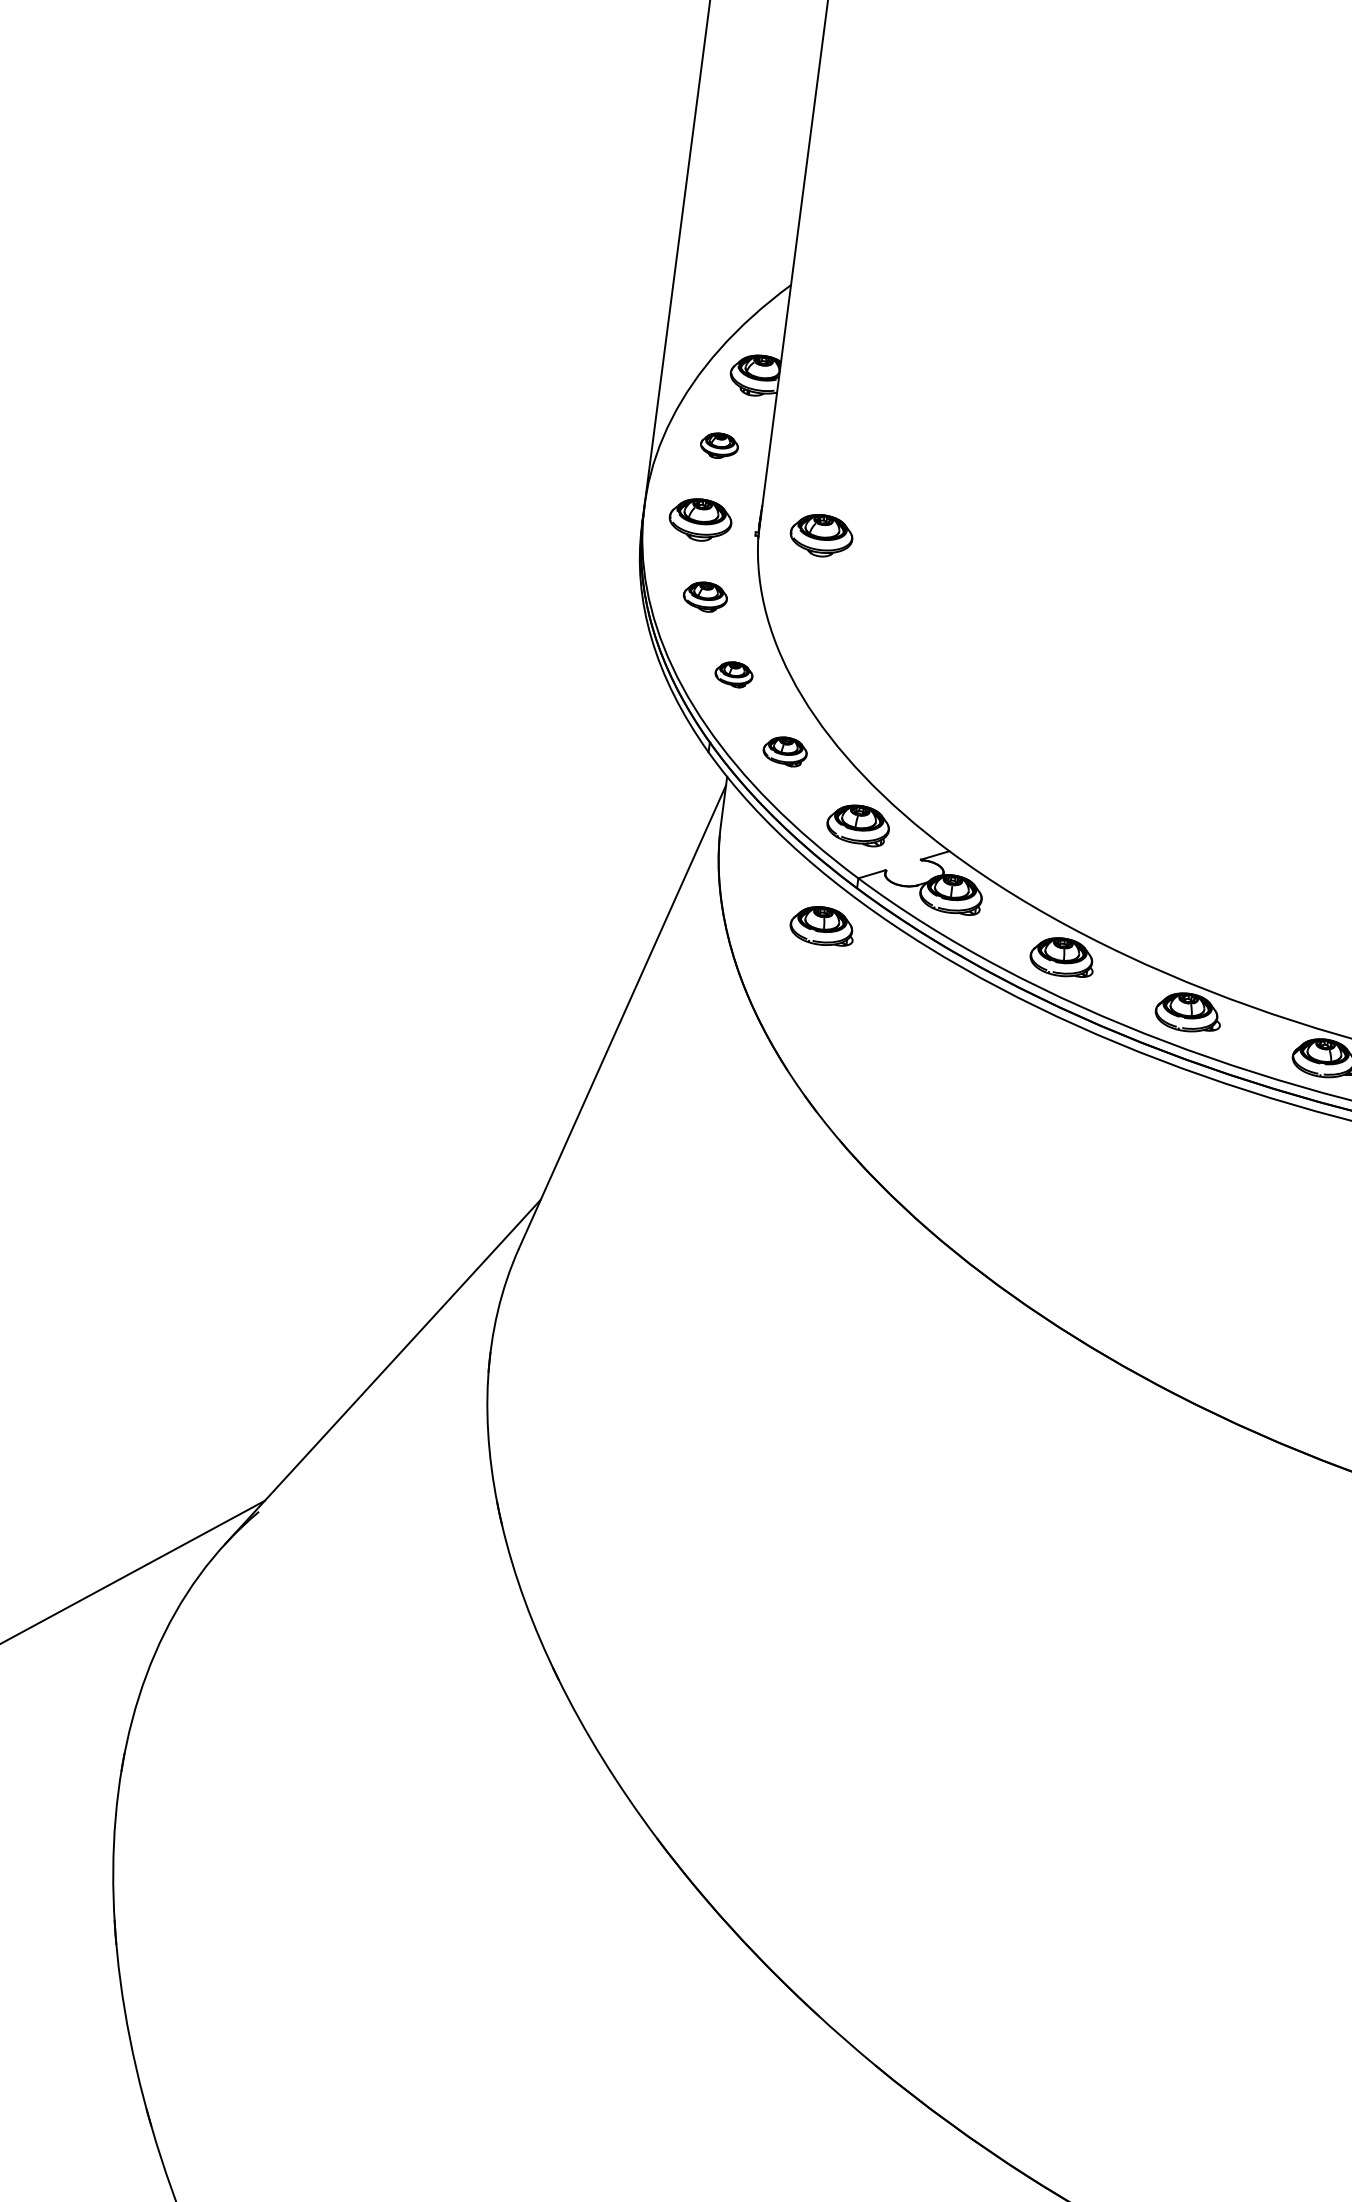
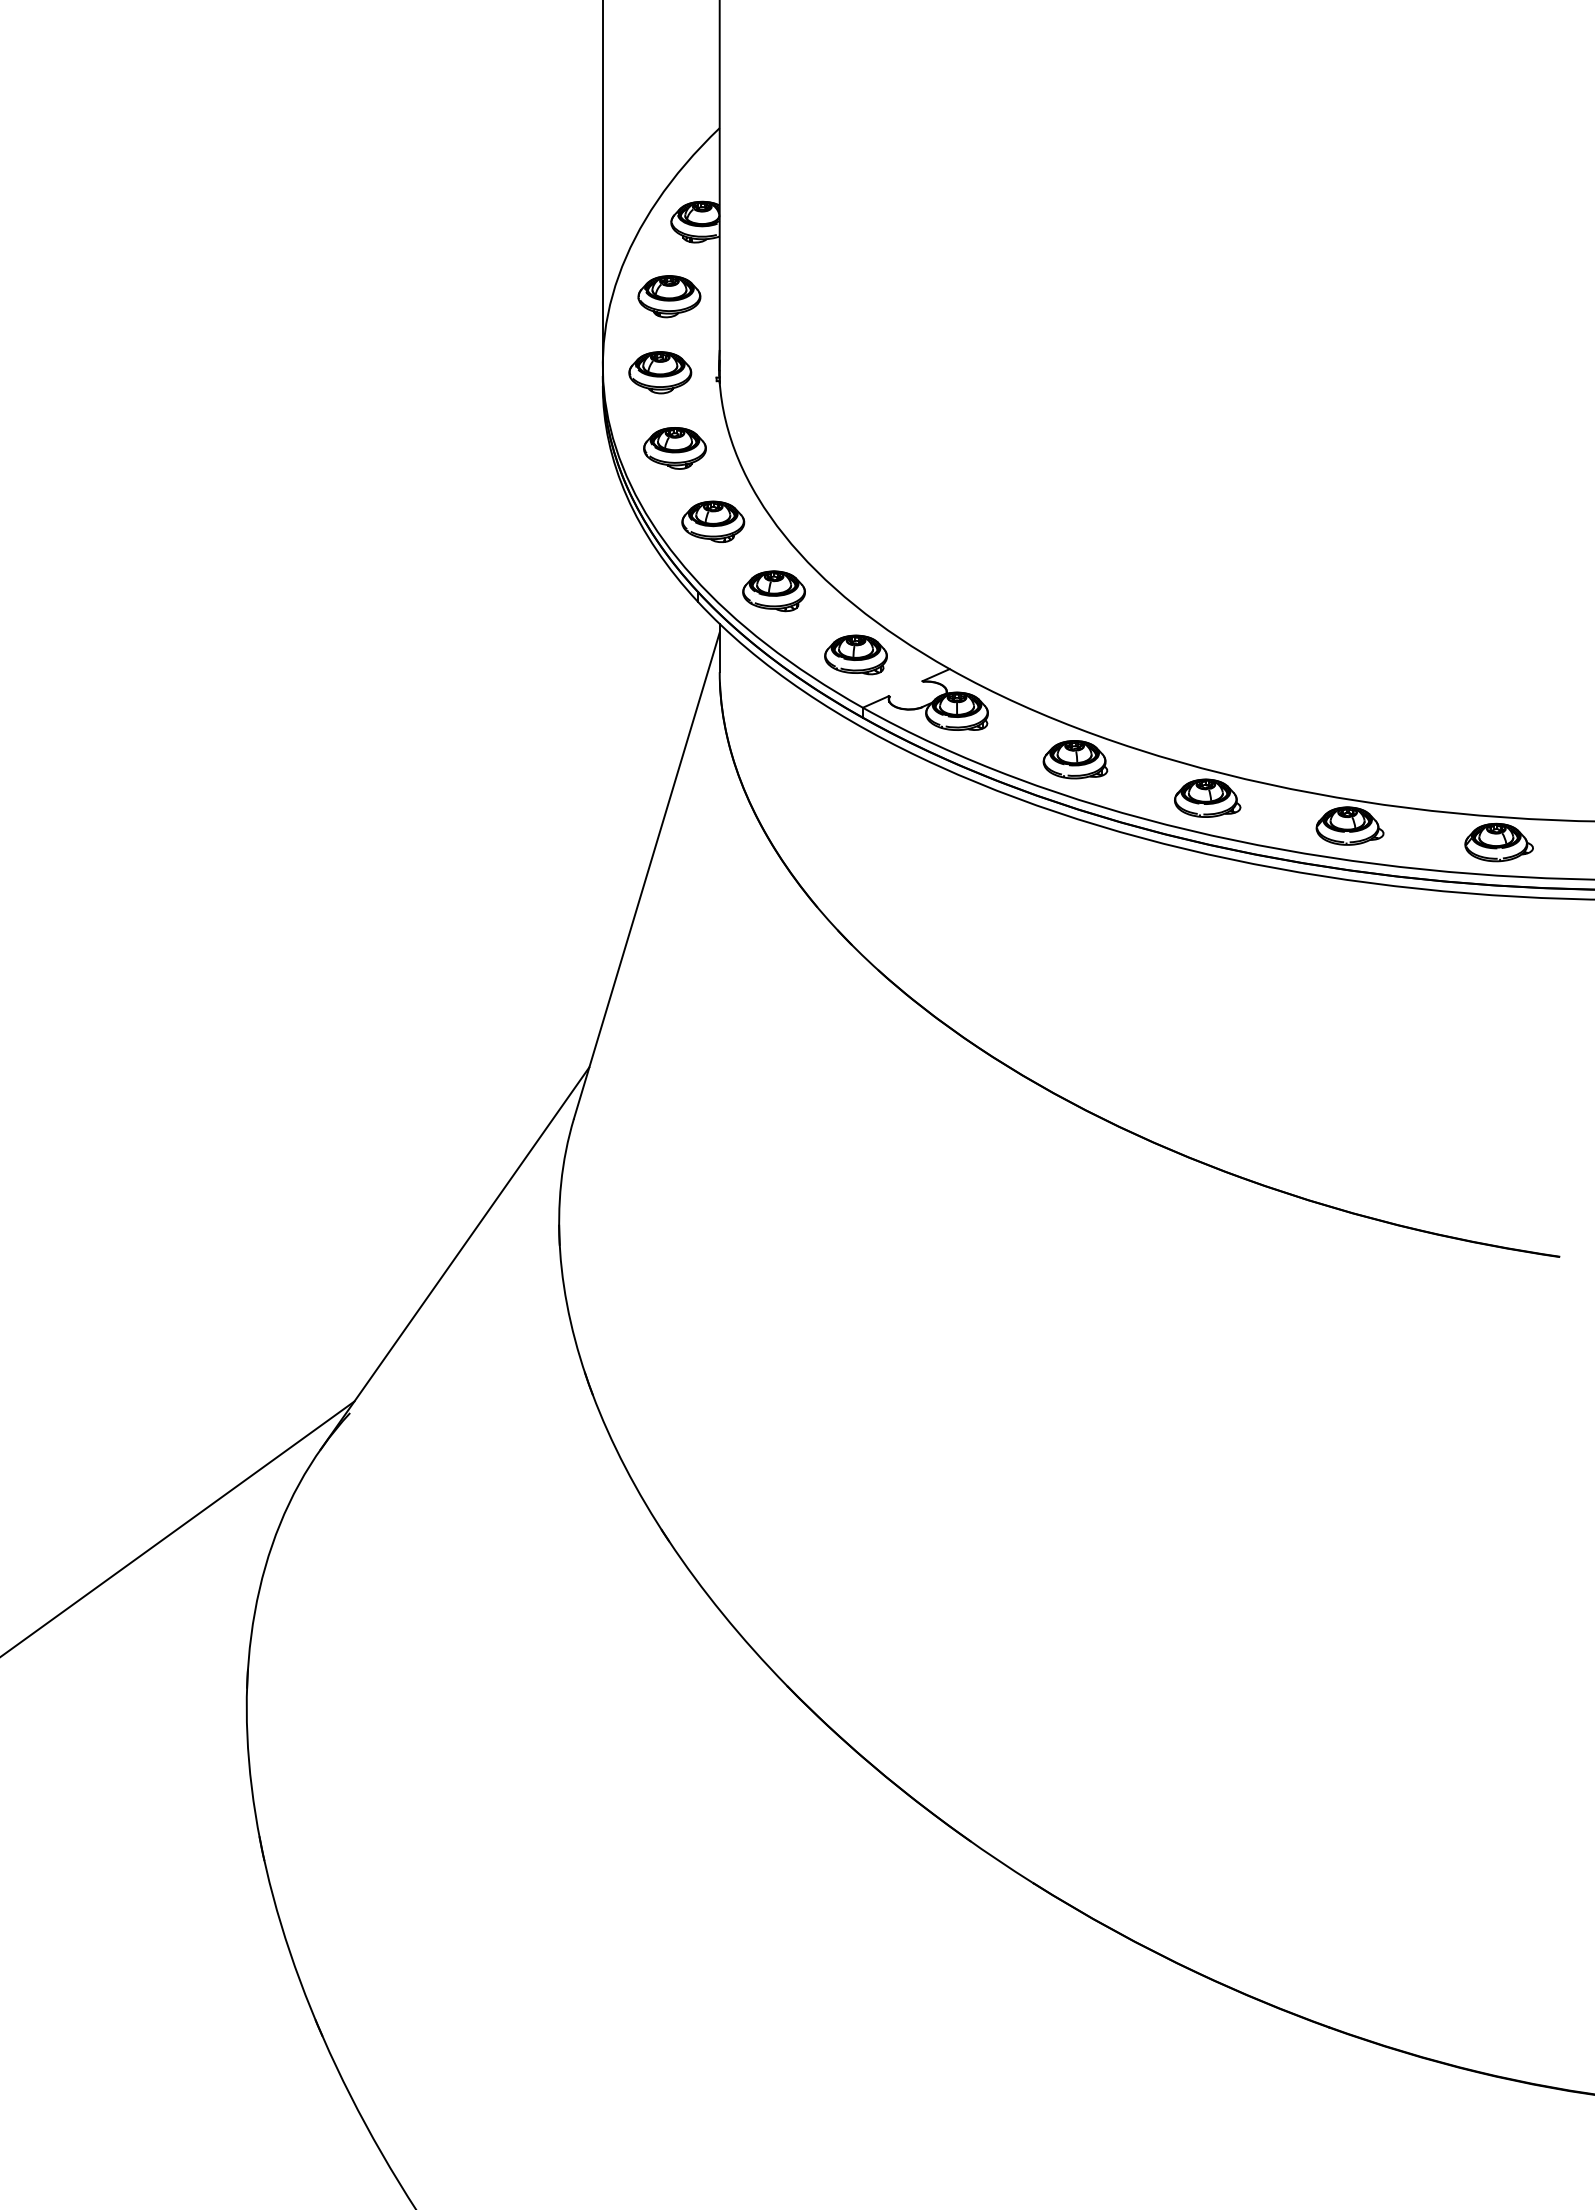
part: (719, 445) -> (669, 296), size x1.67
part: (821, 535) -> (782, 372), removed
part: (704, 597) -> (674, 448), size x1.43
part: (734, 674) -> (713, 521), size x1.67
part: (784, 751) -> (773, 591), size x1.43
part: (822, 925) -> (833, 759), removed

